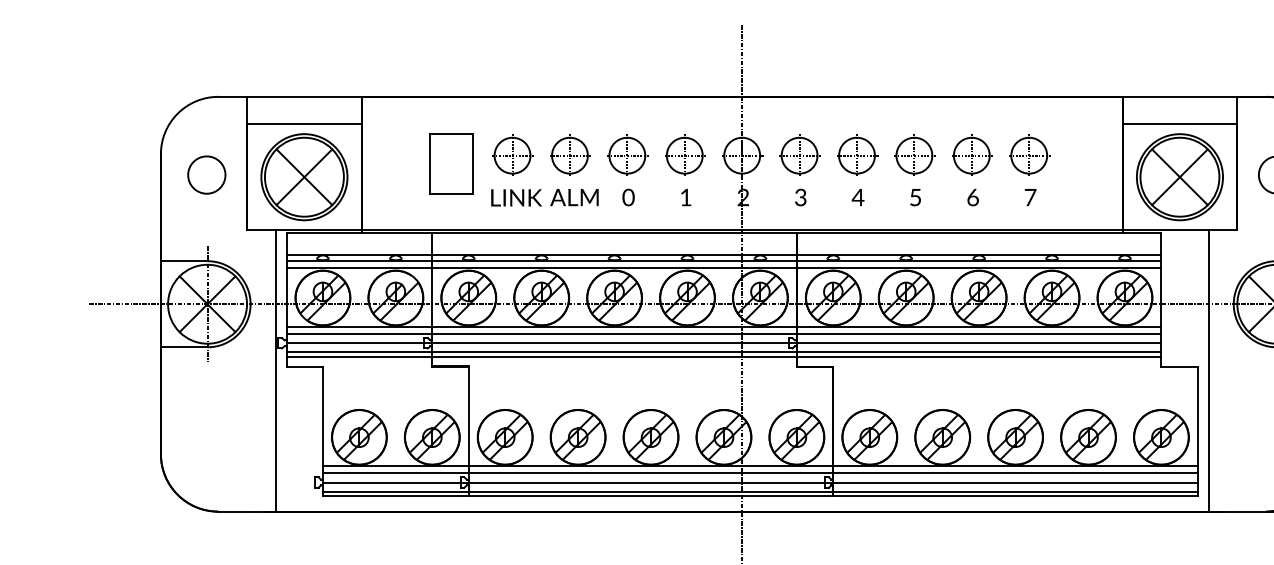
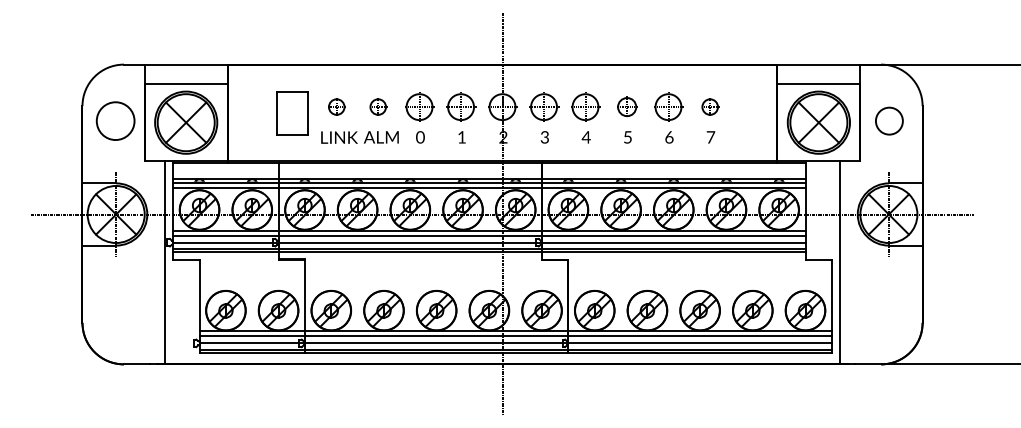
part: (512, 154) -> (336, 106), size x0.6
part: (570, 154) -> (378, 106), size x0.6
part: (915, 154) -> (627, 106), size x0.7
part: (1029, 154) -> (710, 106), size x0.6
circle: (206, 174) -> (115, 120), size x1.4

